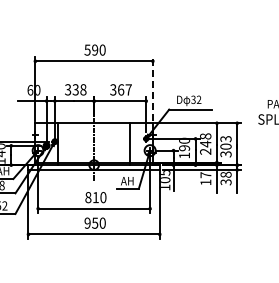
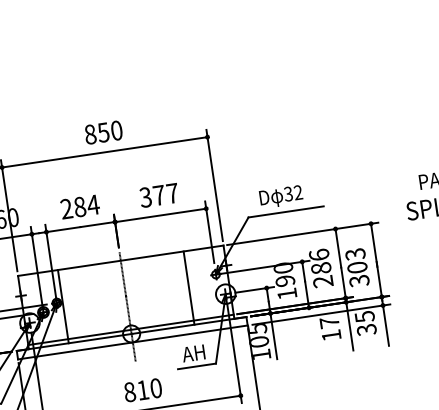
text: (91, 49) -> (97, 132), 590 -> 850
line: (152, 88) -> (213, 184), dashed -> solid
text: (75, 89) -> (79, 206), 338 -> 284
text: (121, 89) -> (159, 194), 367 -> 377
text: (205, 140) -> (319, 262), 248 -> 286
text: (225, 174) -> (363, 316), 38 -> 35

